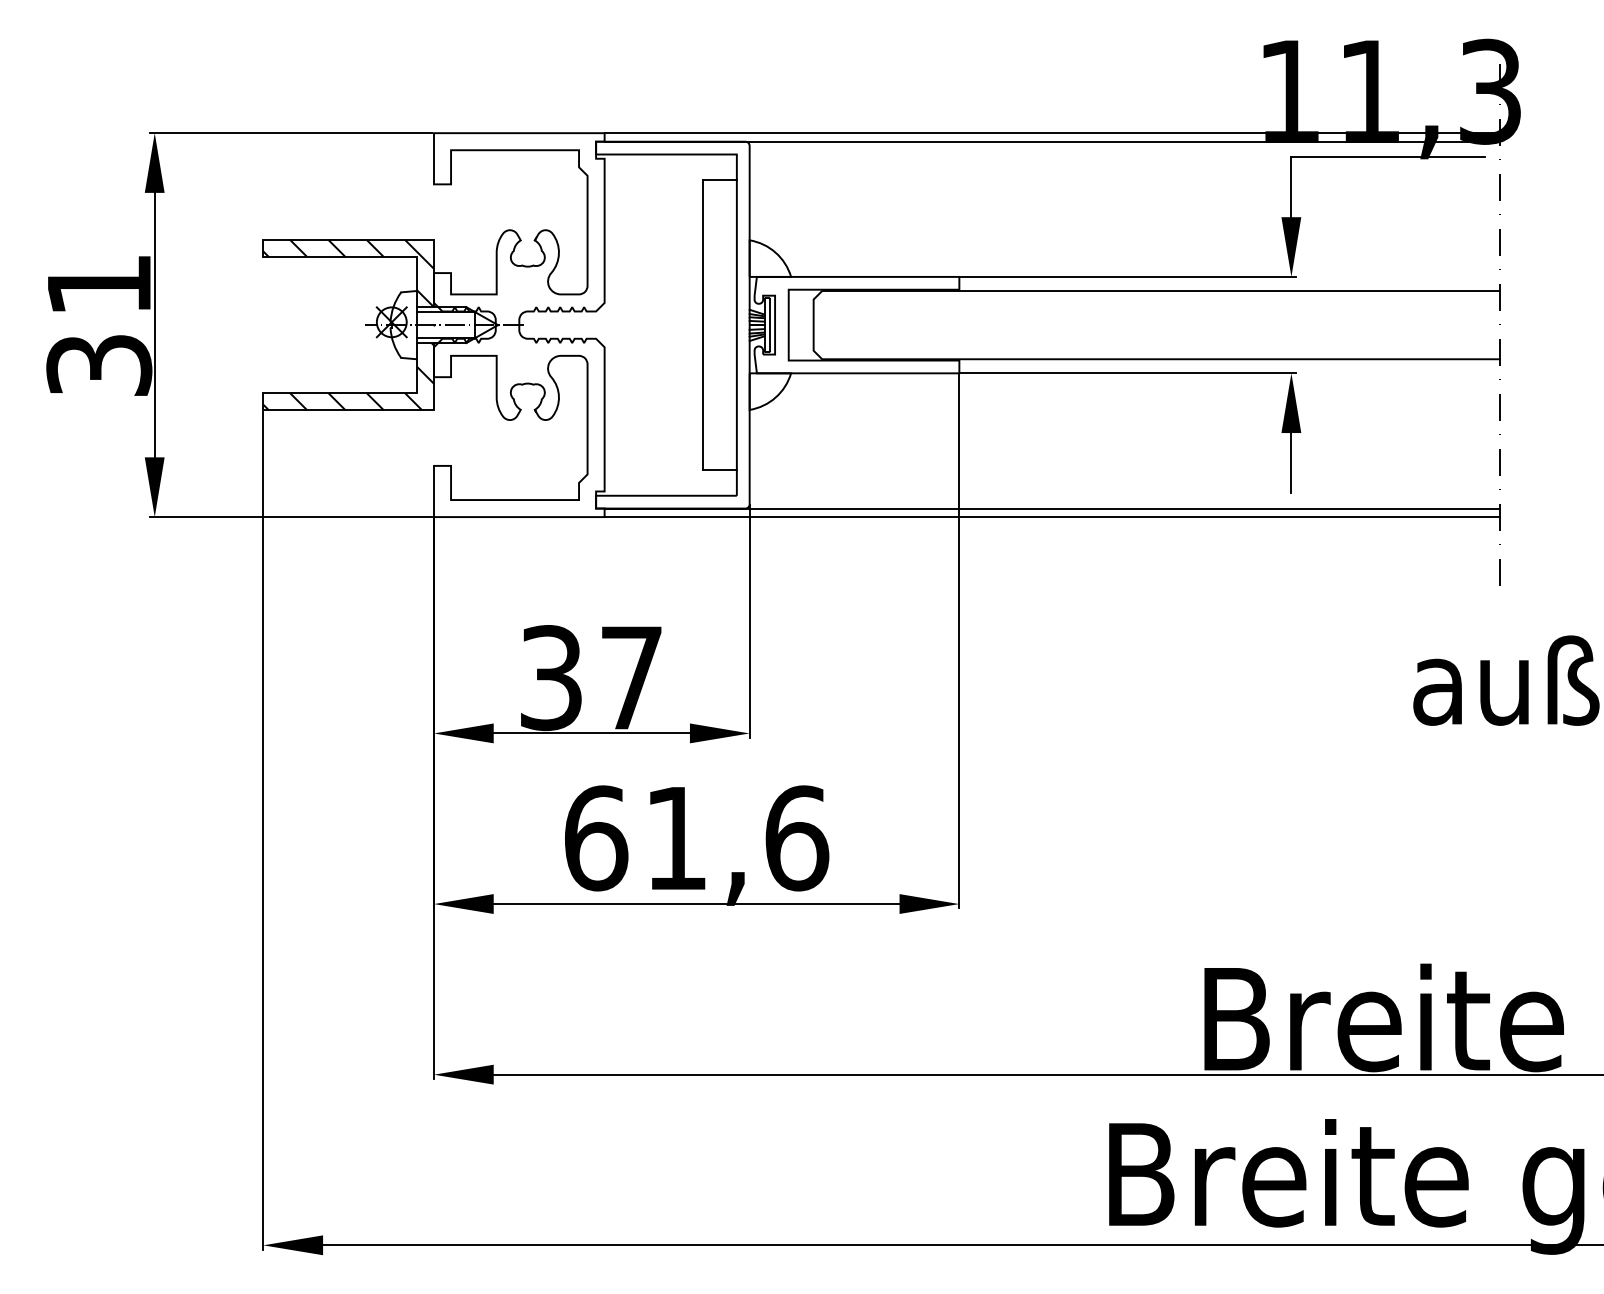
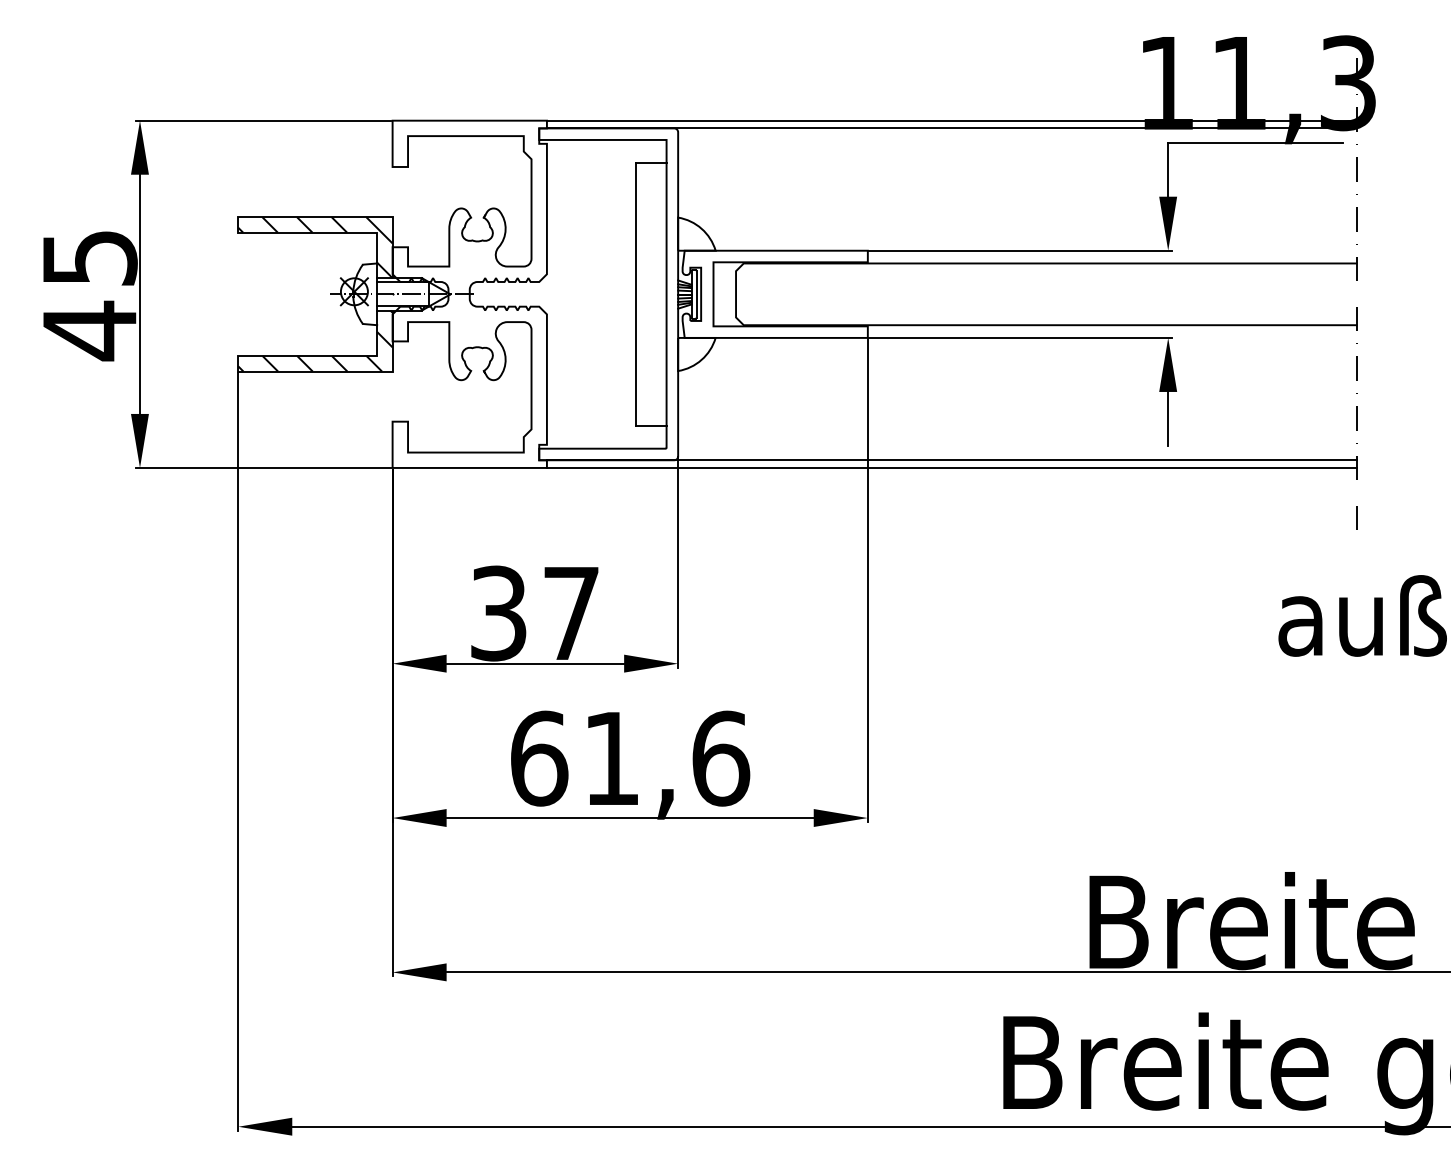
text: (99, 327) -> (90, 296), 31 -> 45

